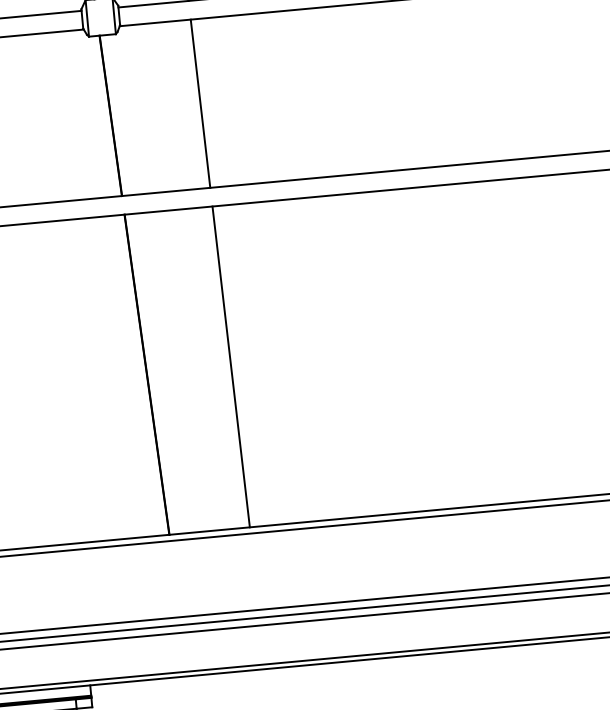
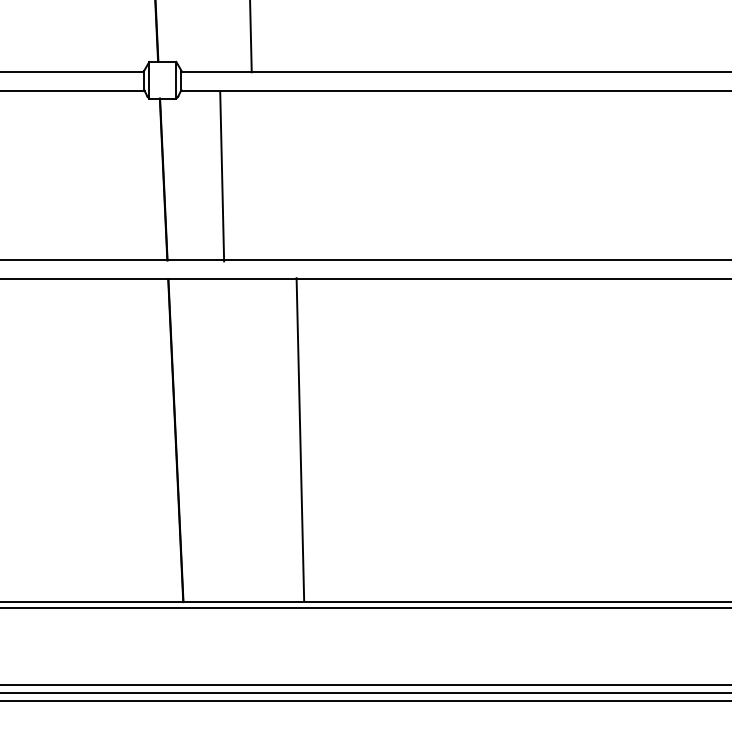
line: (200, 103) -> (222, 176), moved
line: (231, 366) -> (300, 439), moved

